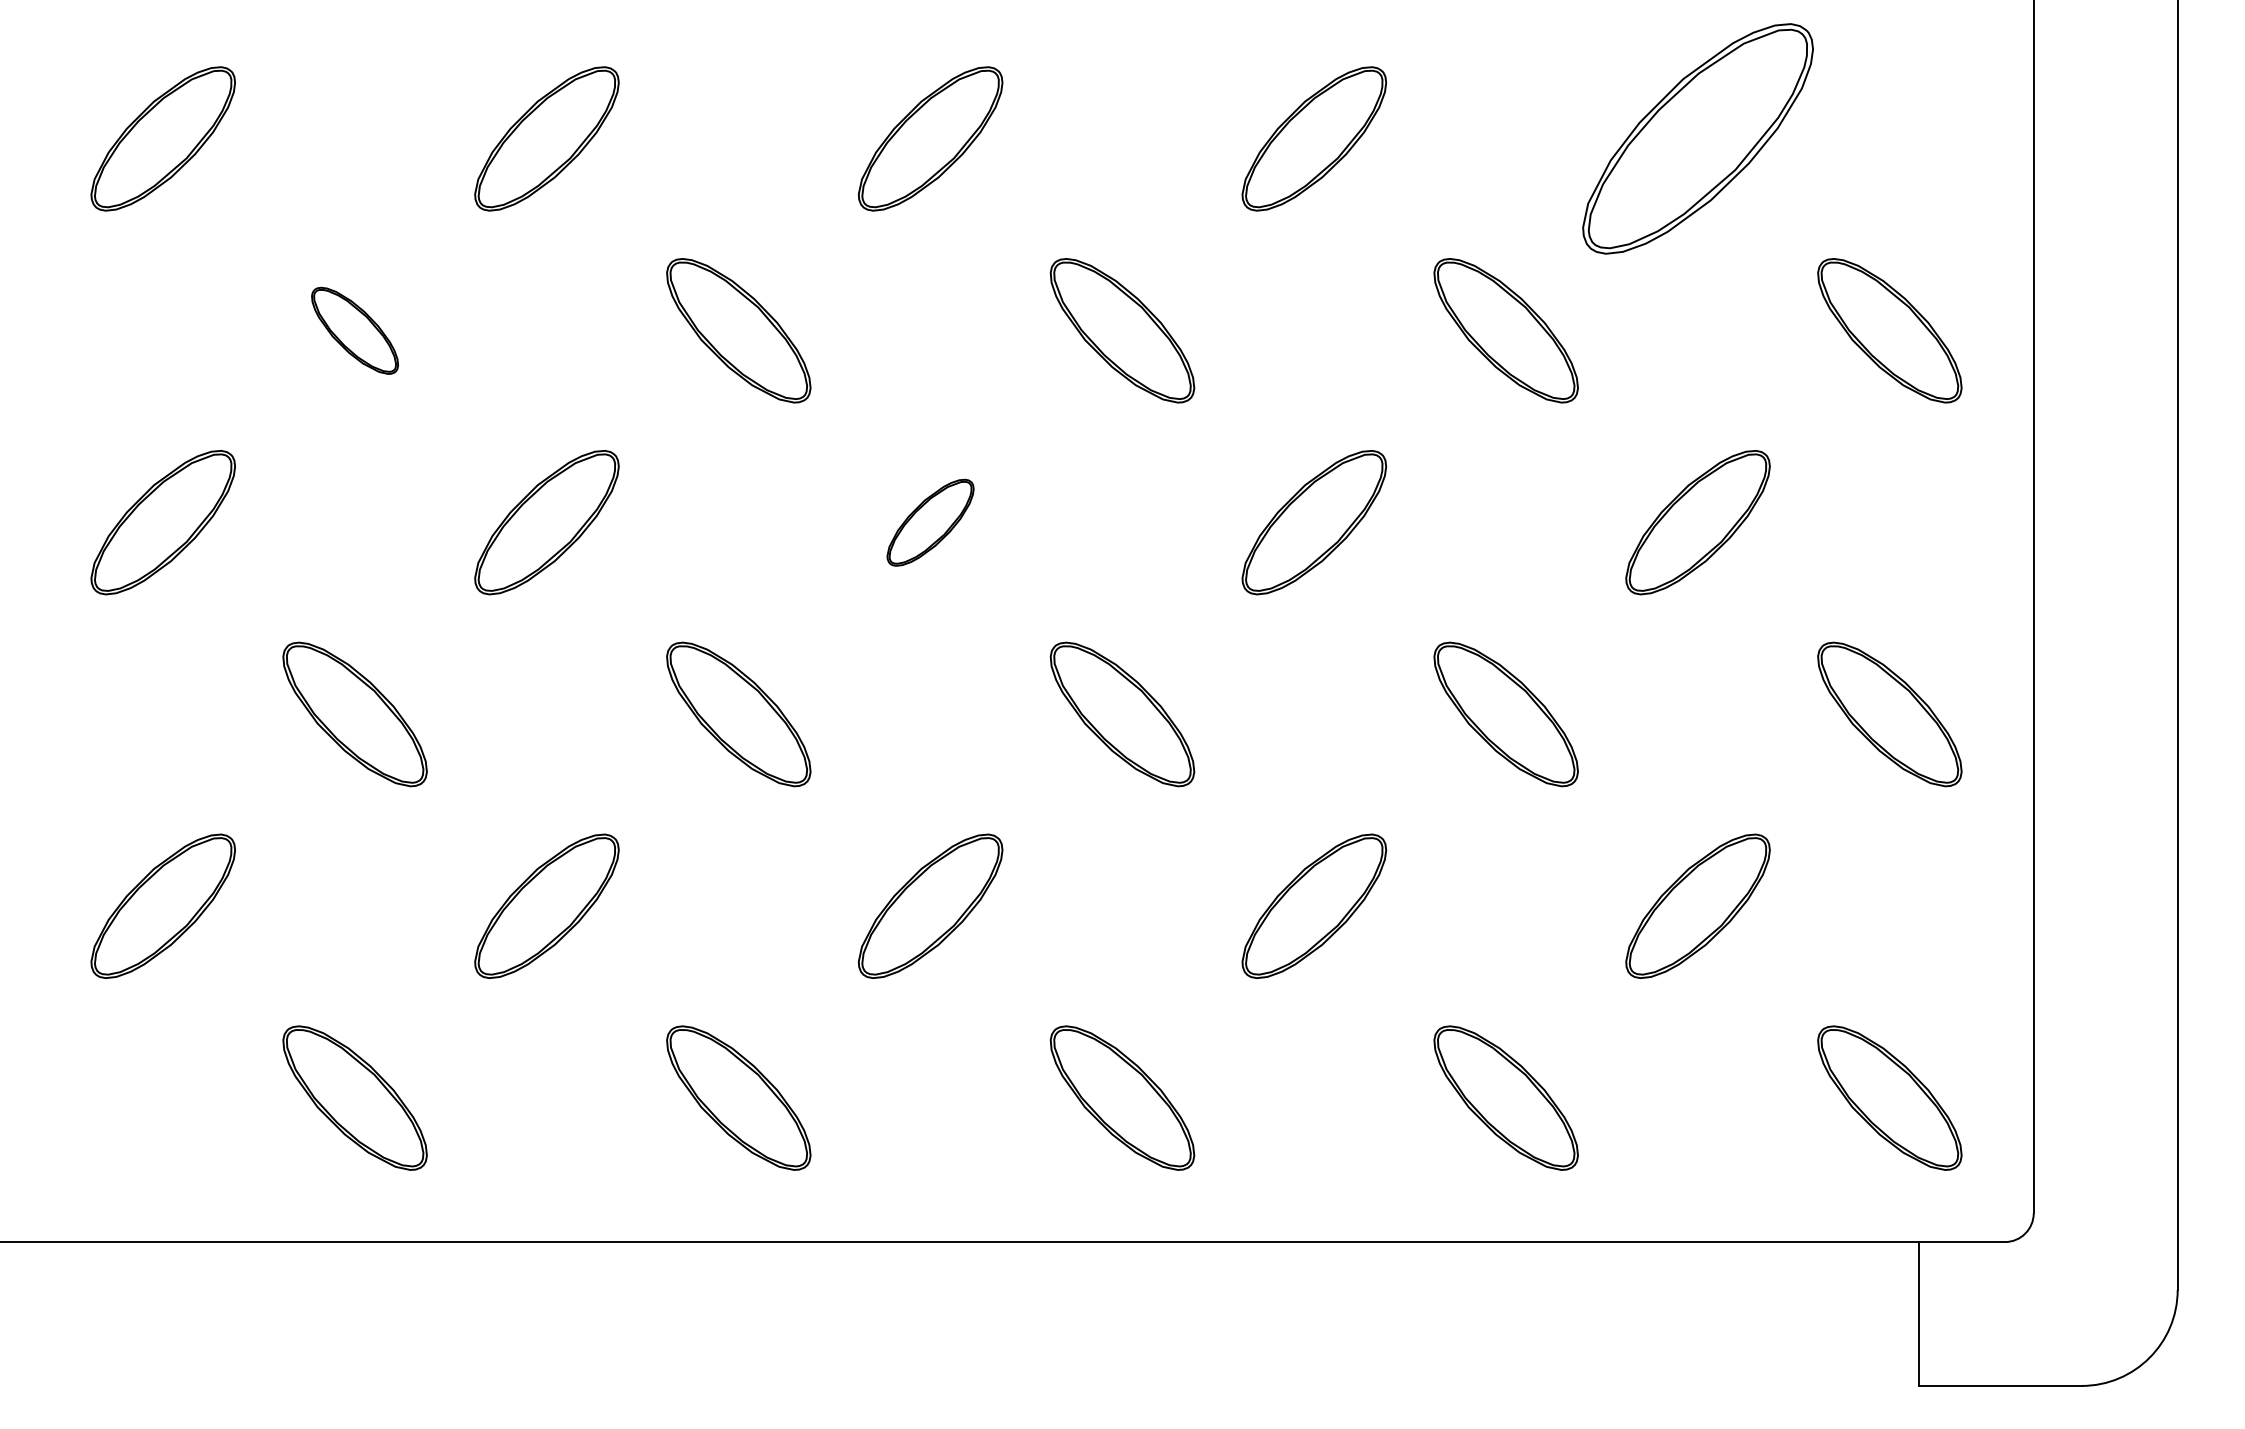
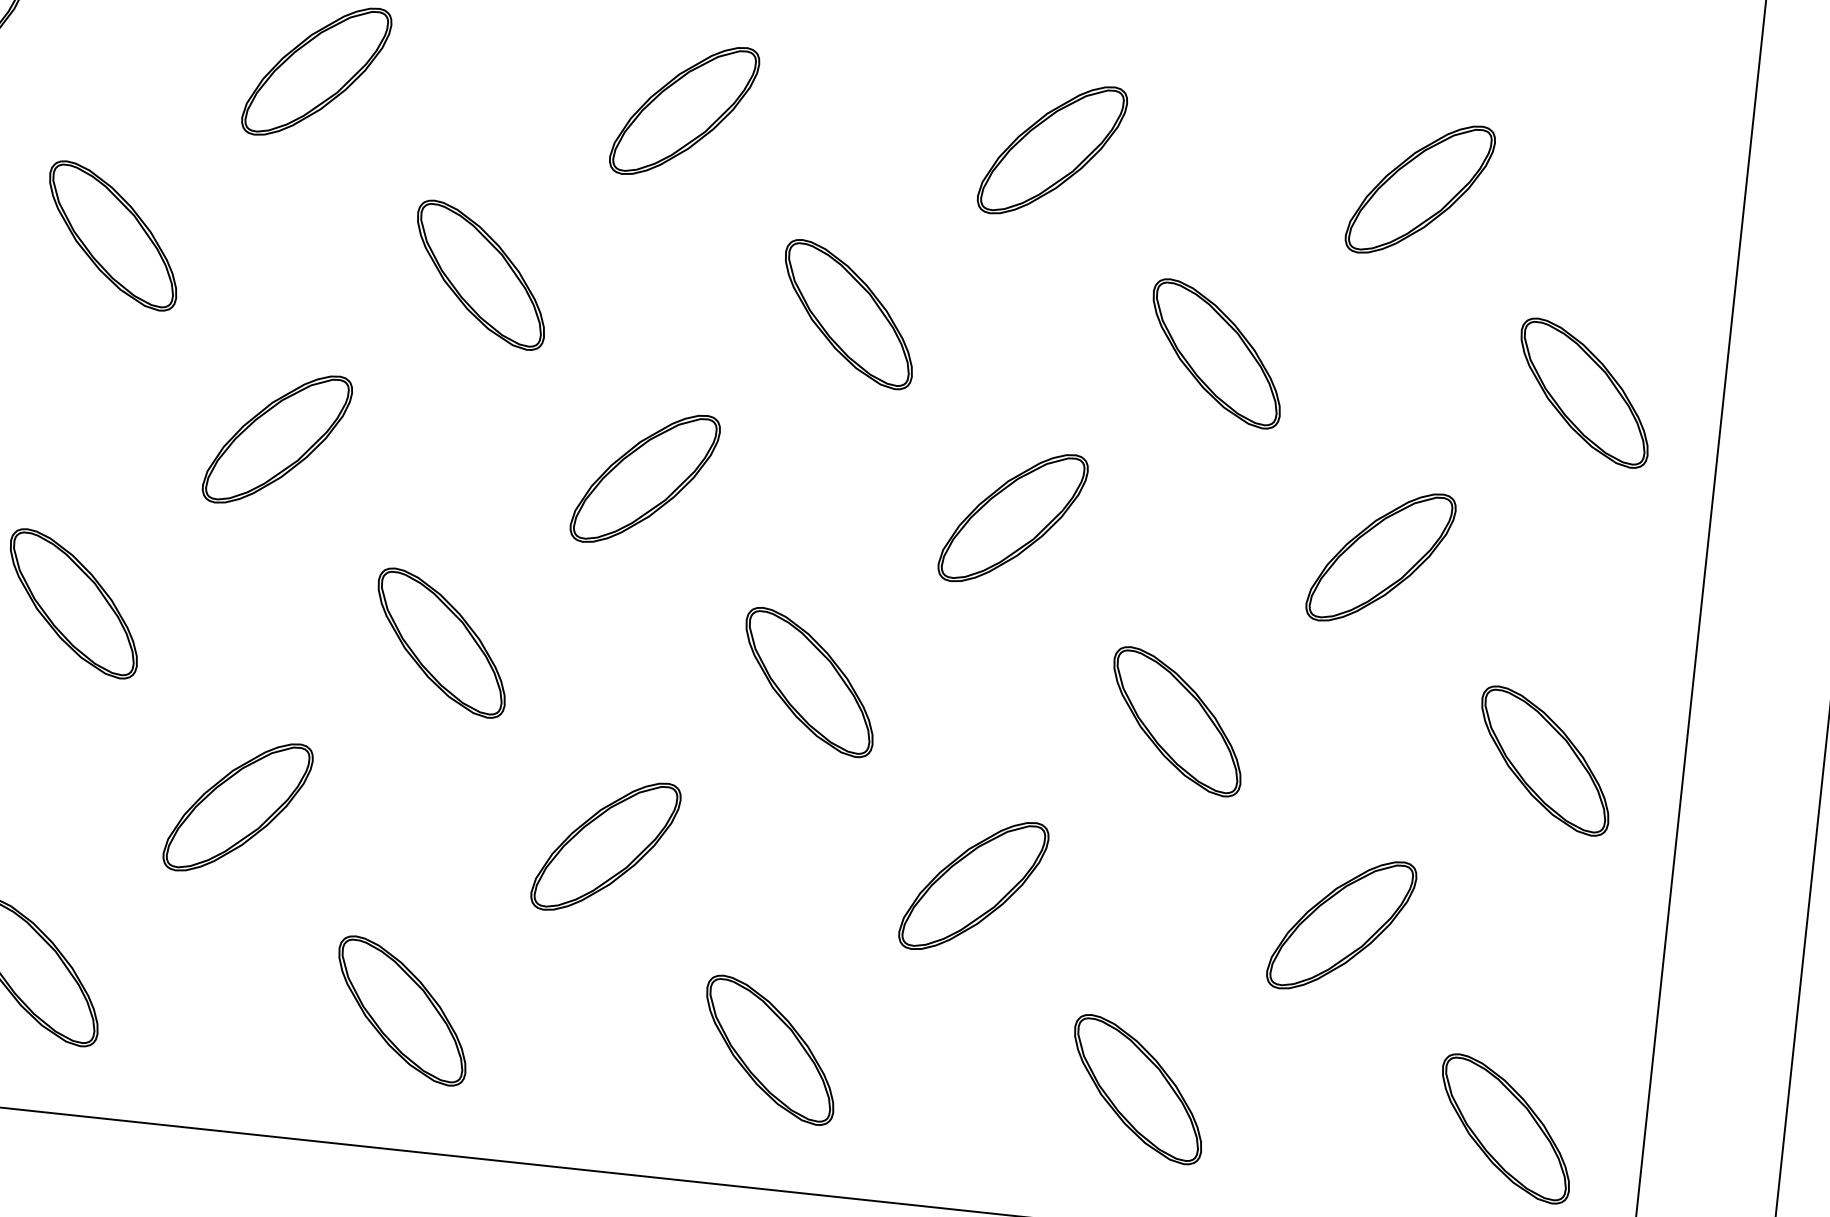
part: (1697, 138) -> (1419, 189), size x0.62
part: (354, 330) -> (112, 235), size x1.67
part: (930, 522) -> (645, 478), size x1.67

